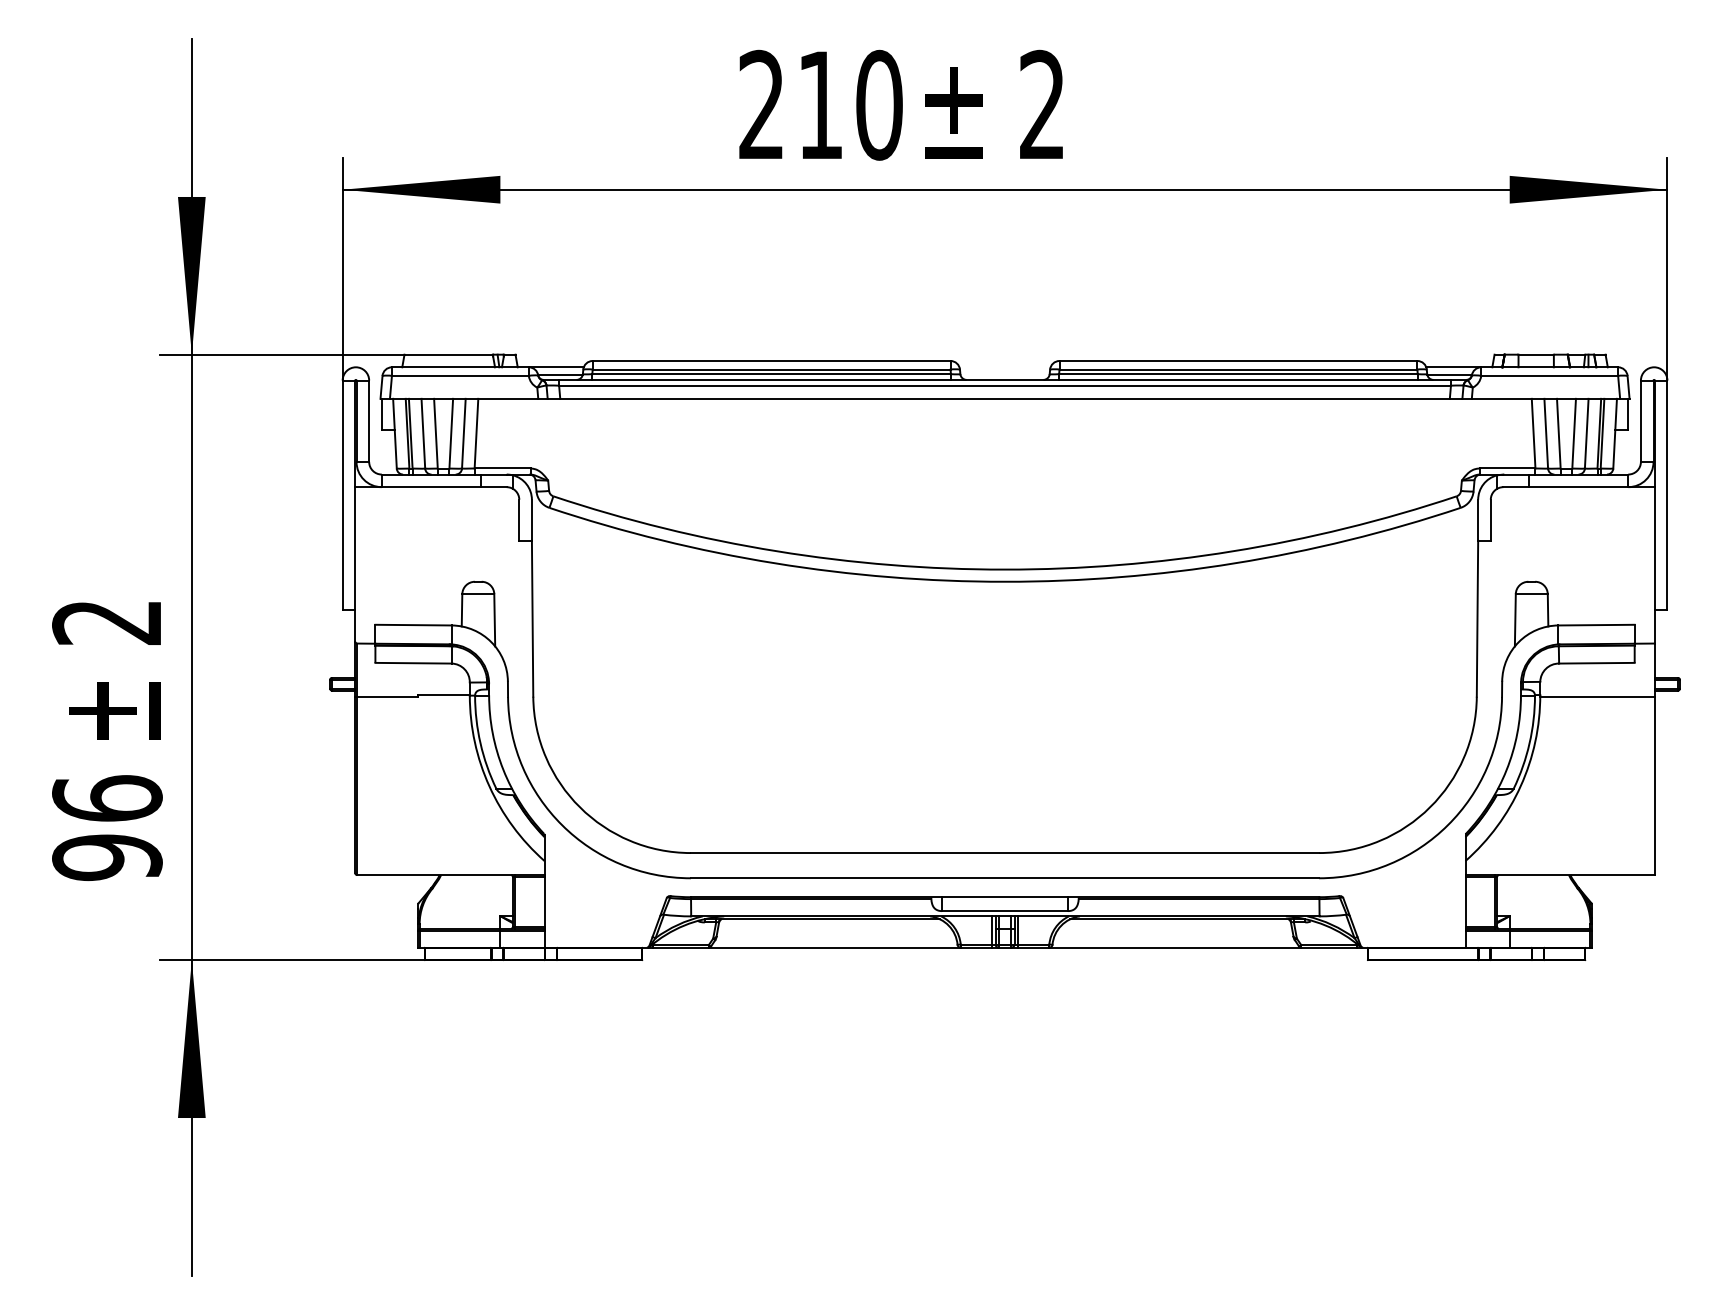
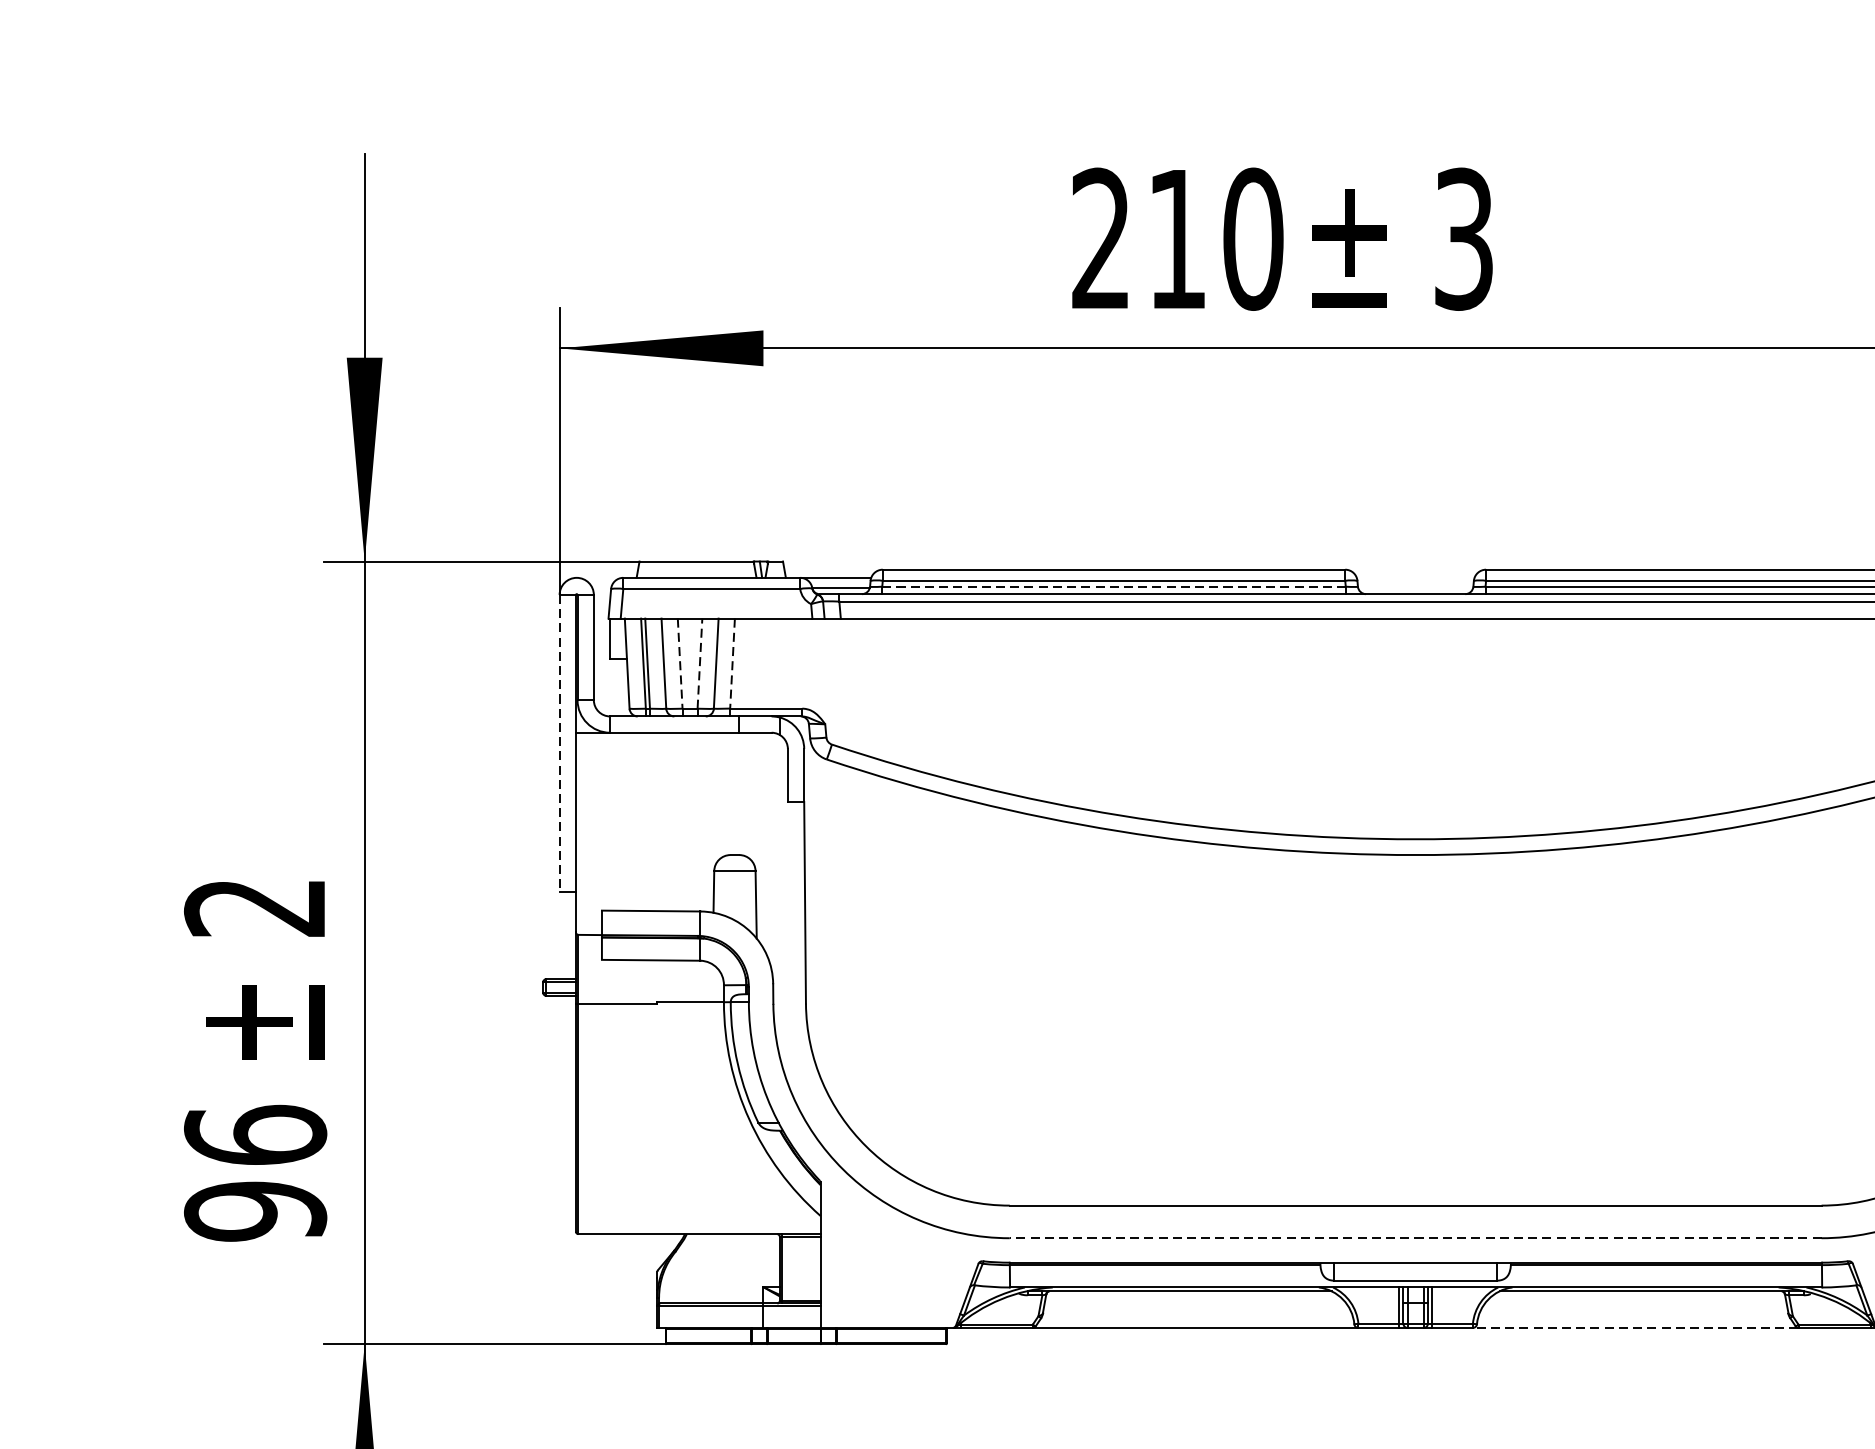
text: (1042, 105) -> (1464, 239), 2 -> 3
line: (772, 374) -> (1115, 587), solid -> dashed
line: (435, 433) -> (679, 663), solid -> dashed
line: (451, 433) -> (700, 663), solid -> dashed
line: (476, 433) -> (732, 663), solid -> dashed
line: (342, 495) -> (559, 743), solid -> dashed
line: (1004, 878) -> (1414, 1238), solid -> dashed
line: (1175, 947) -> (1635, 1327), solid -> dashed

